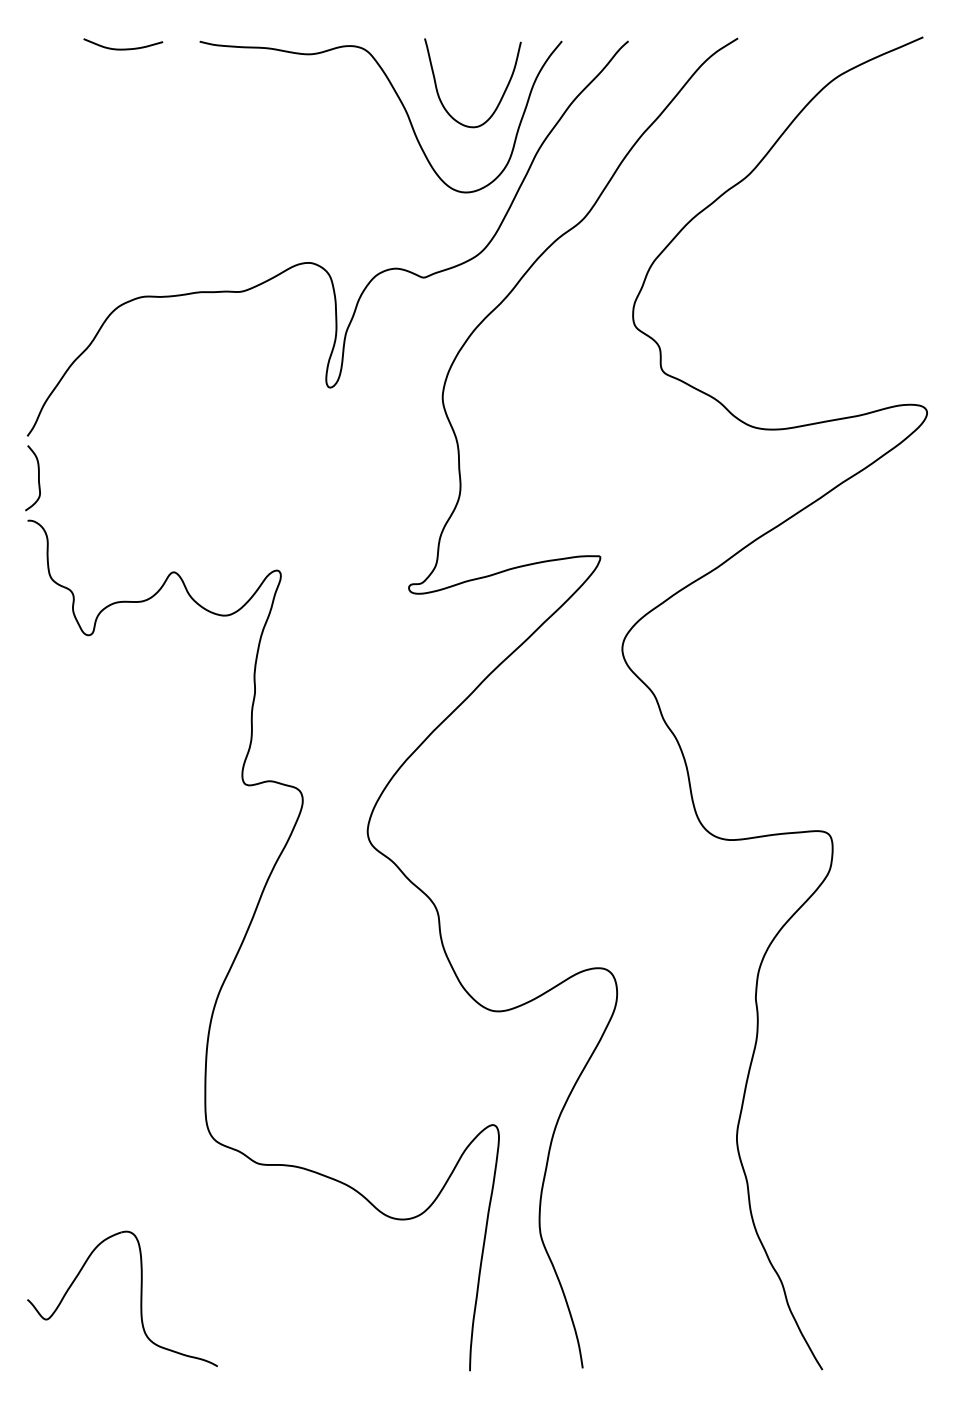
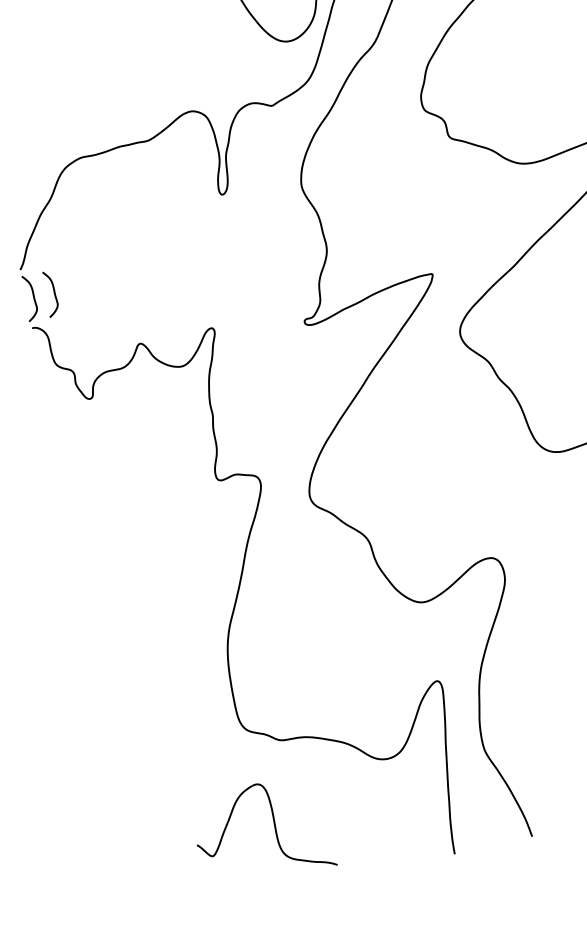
curve: (68, 478) -> (54, 293), added
part: (140, 1298) -> (274, 828), moved

